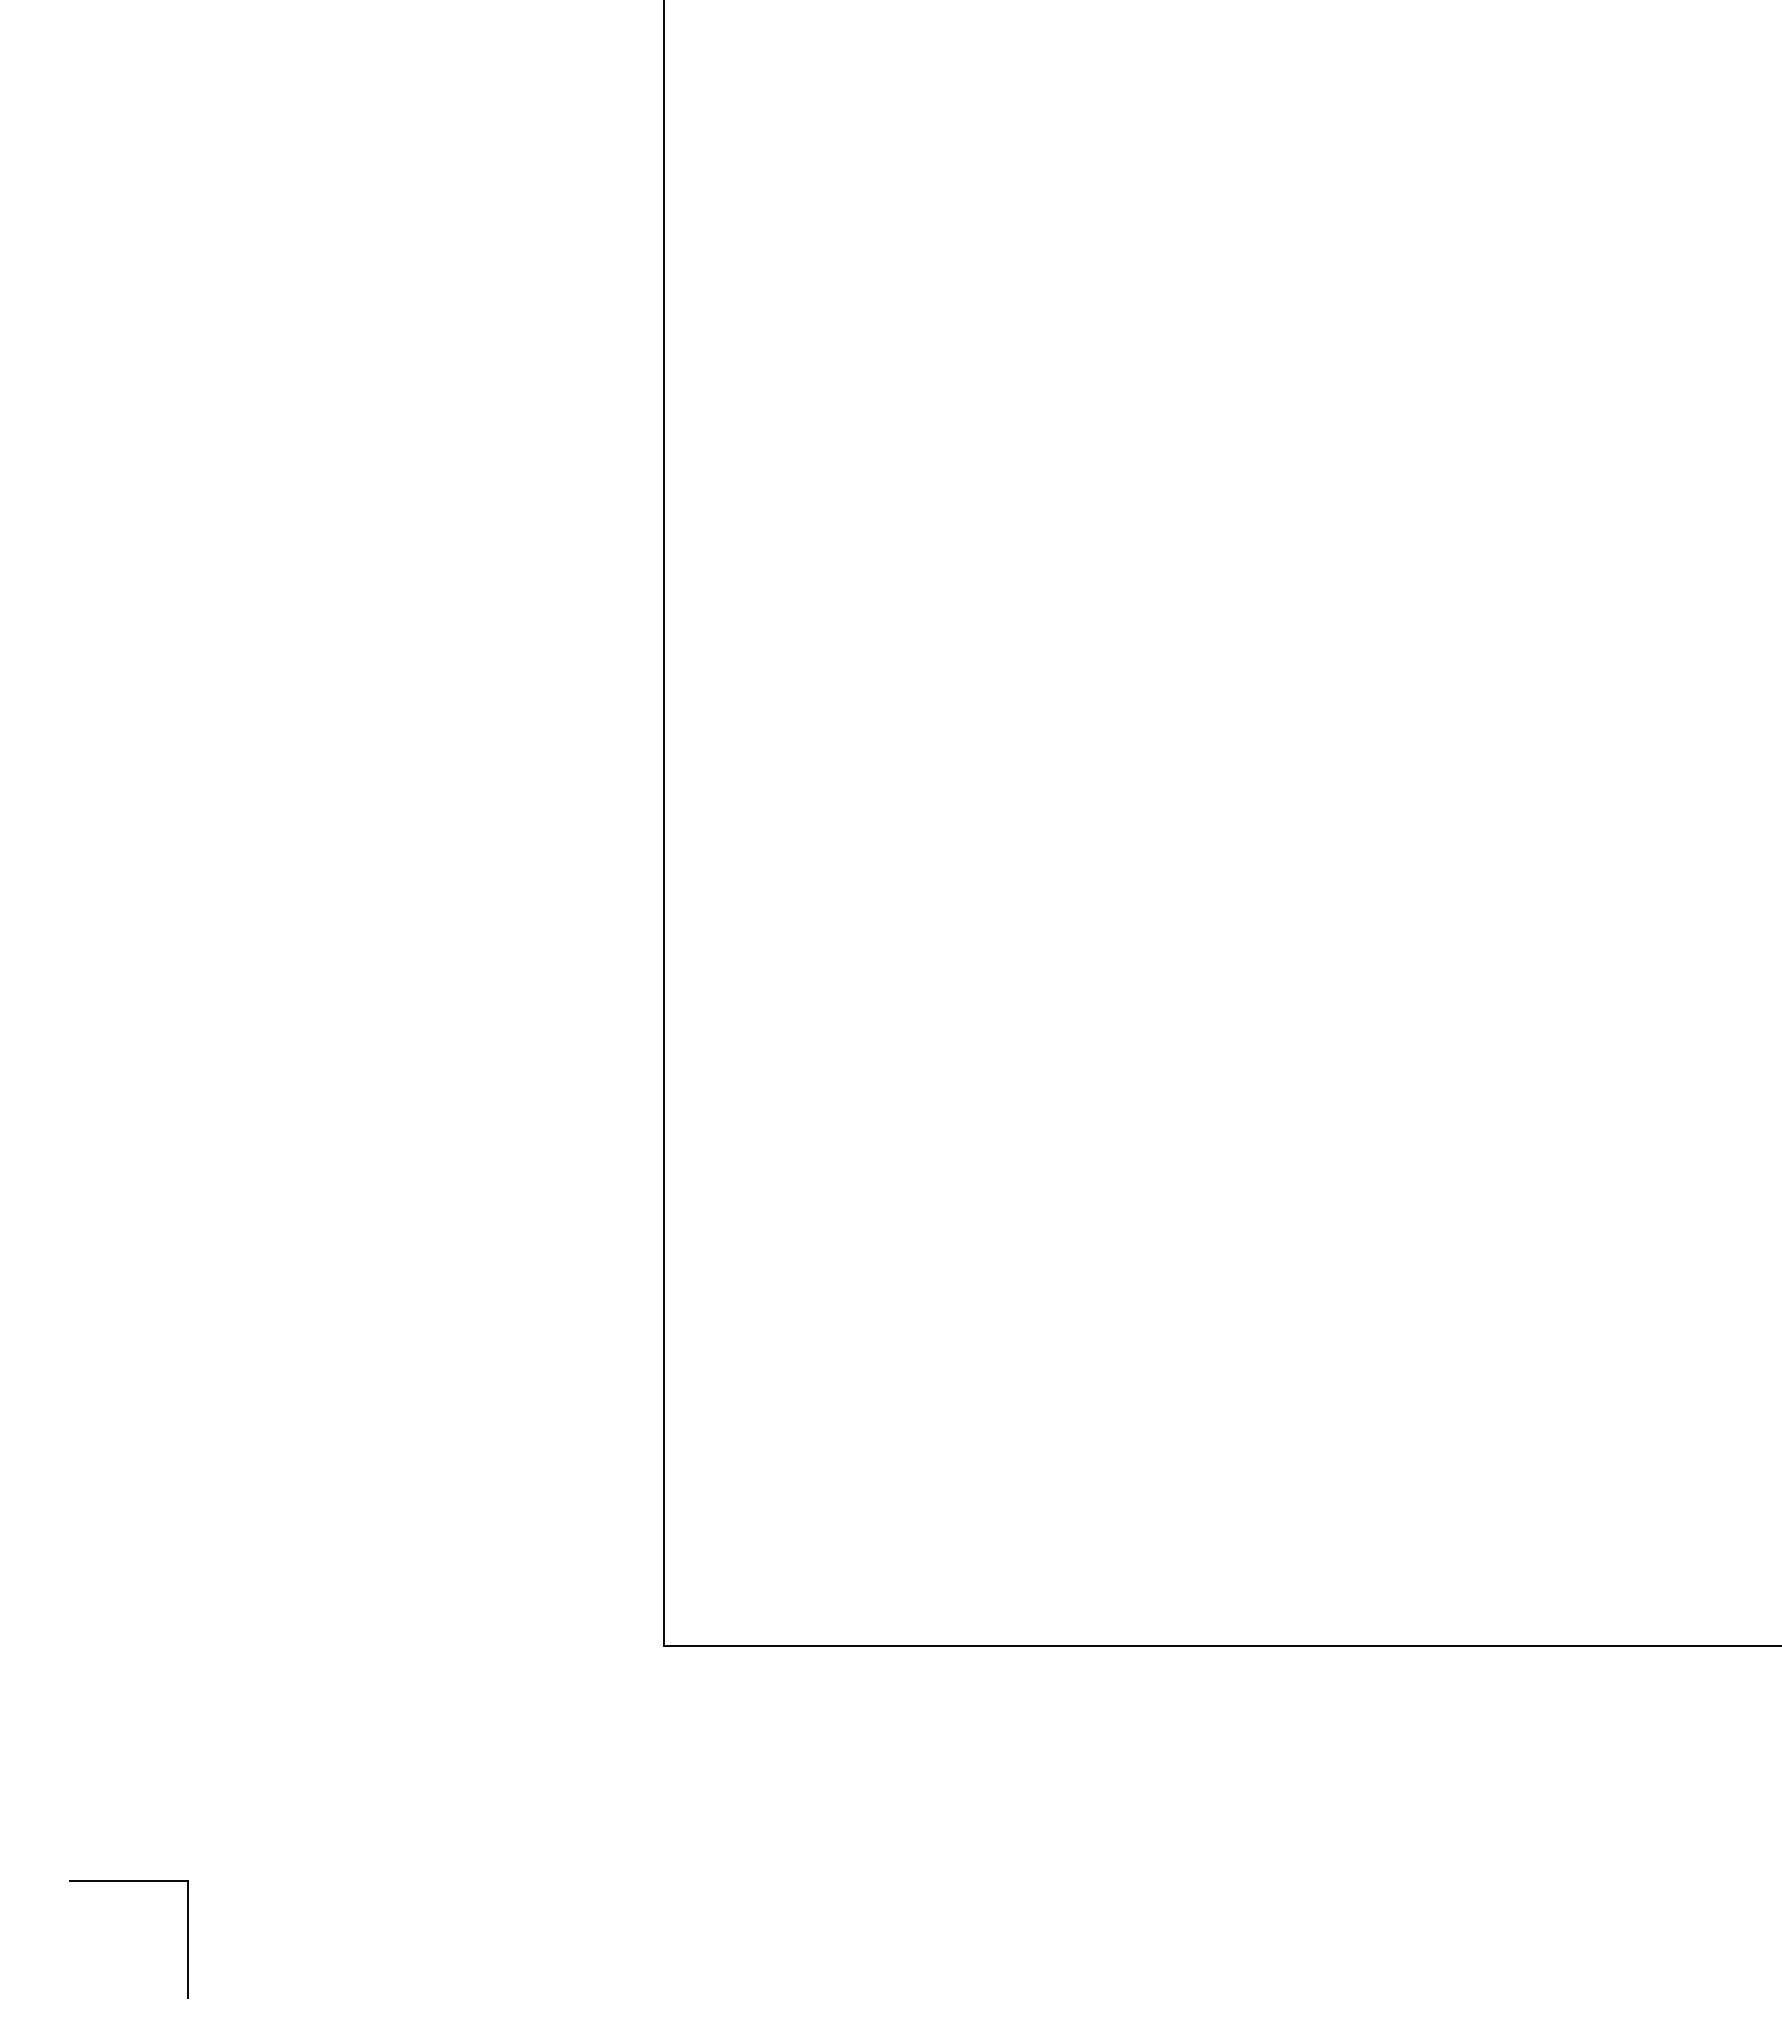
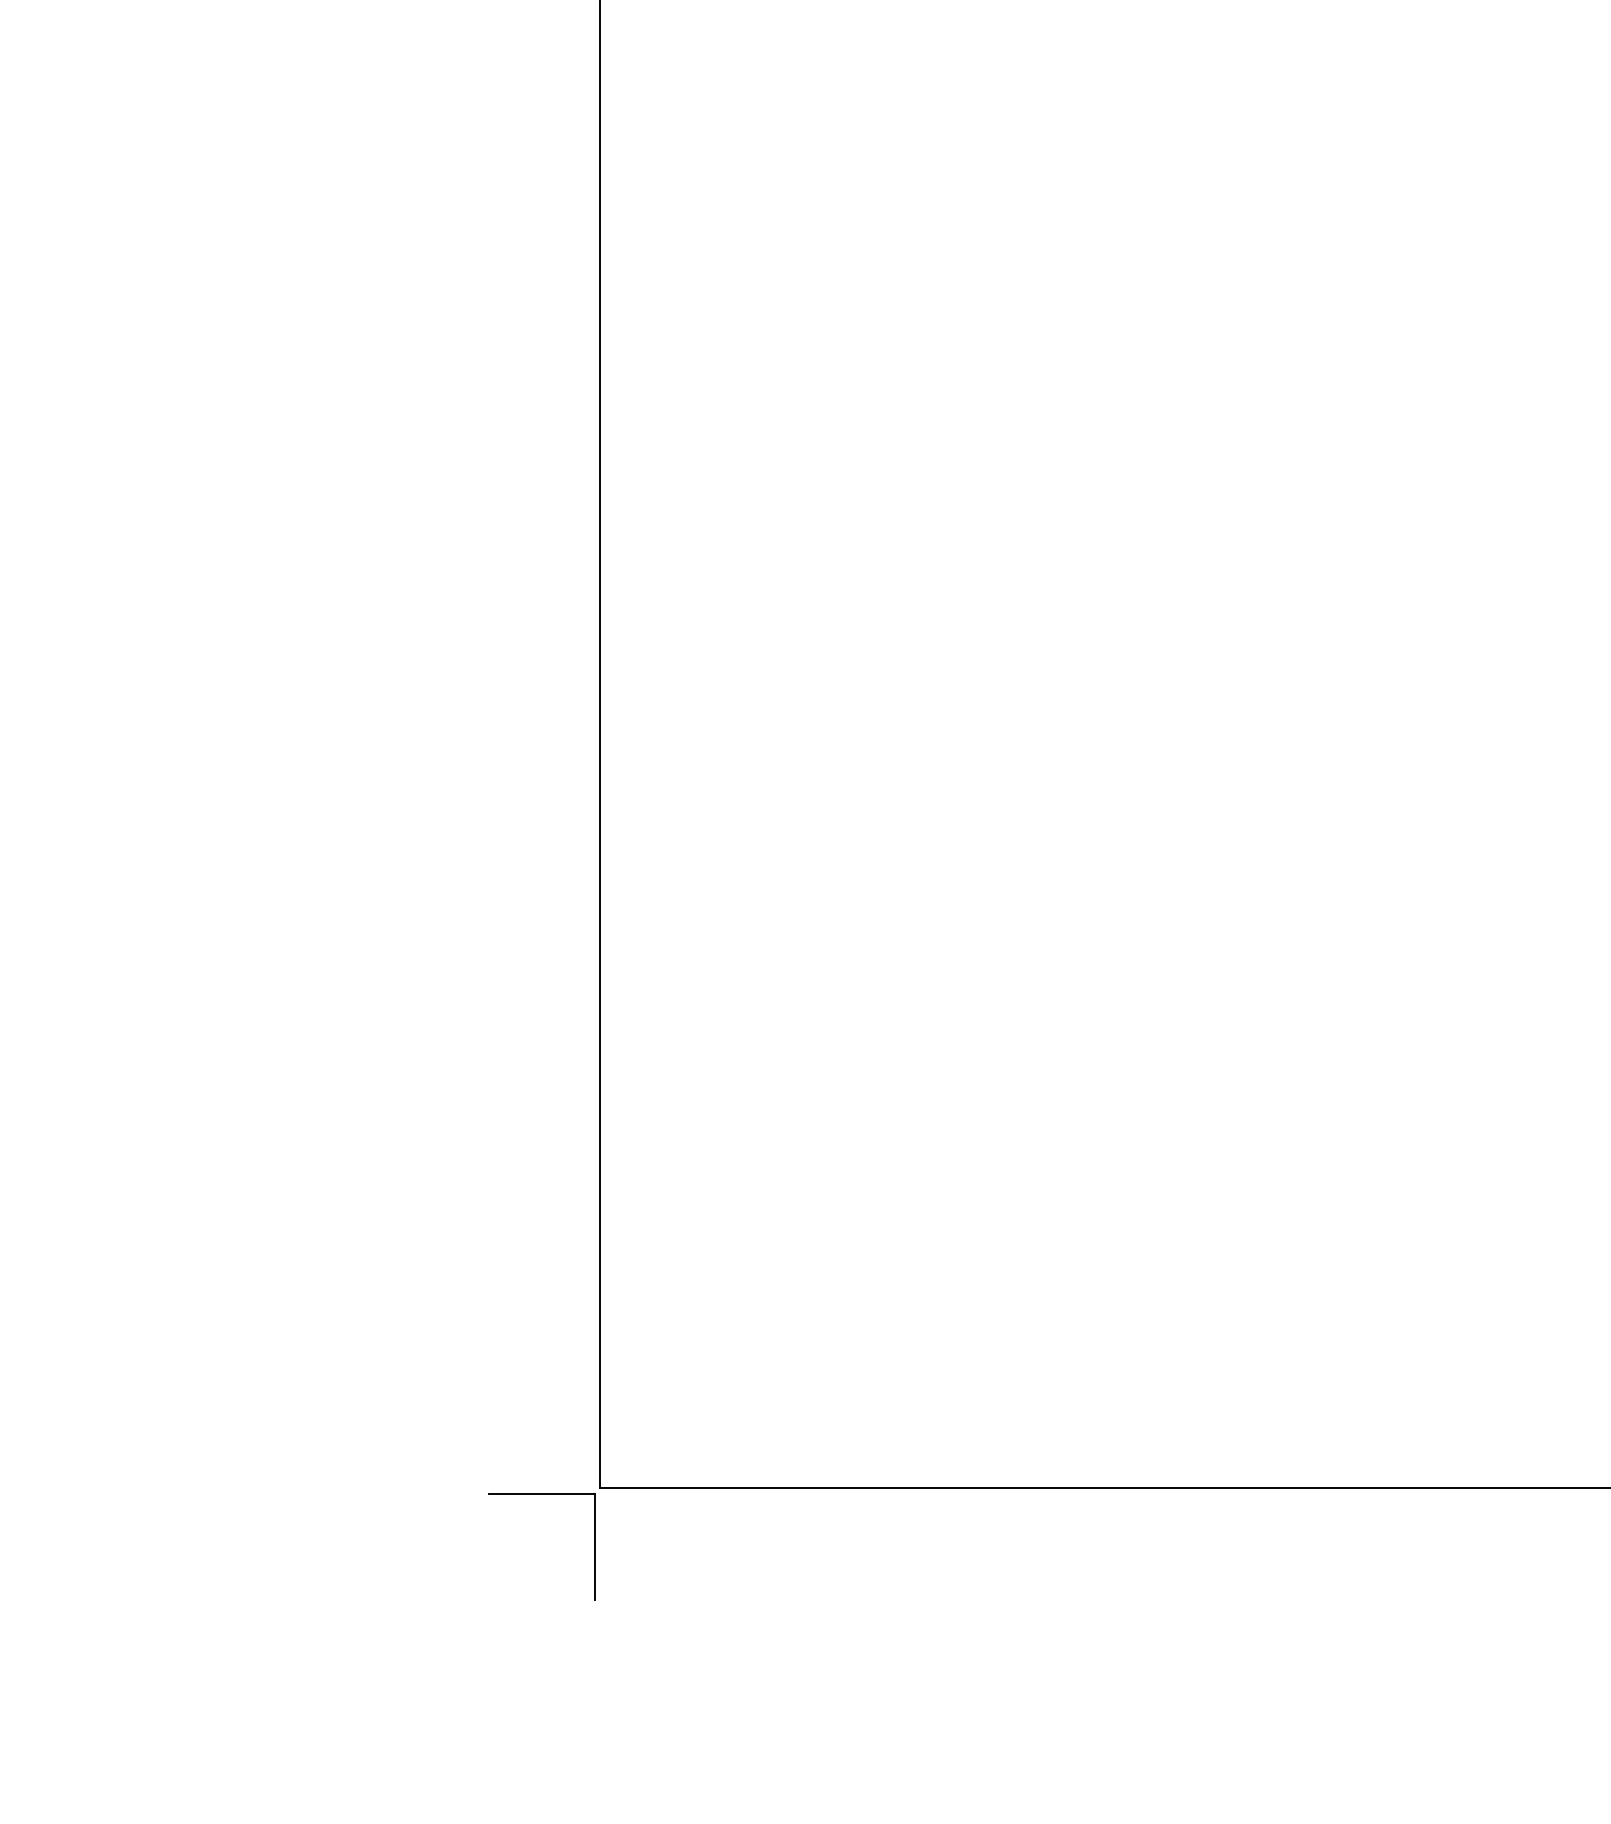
part: (128, 1881) -> (541, 1494), moved

